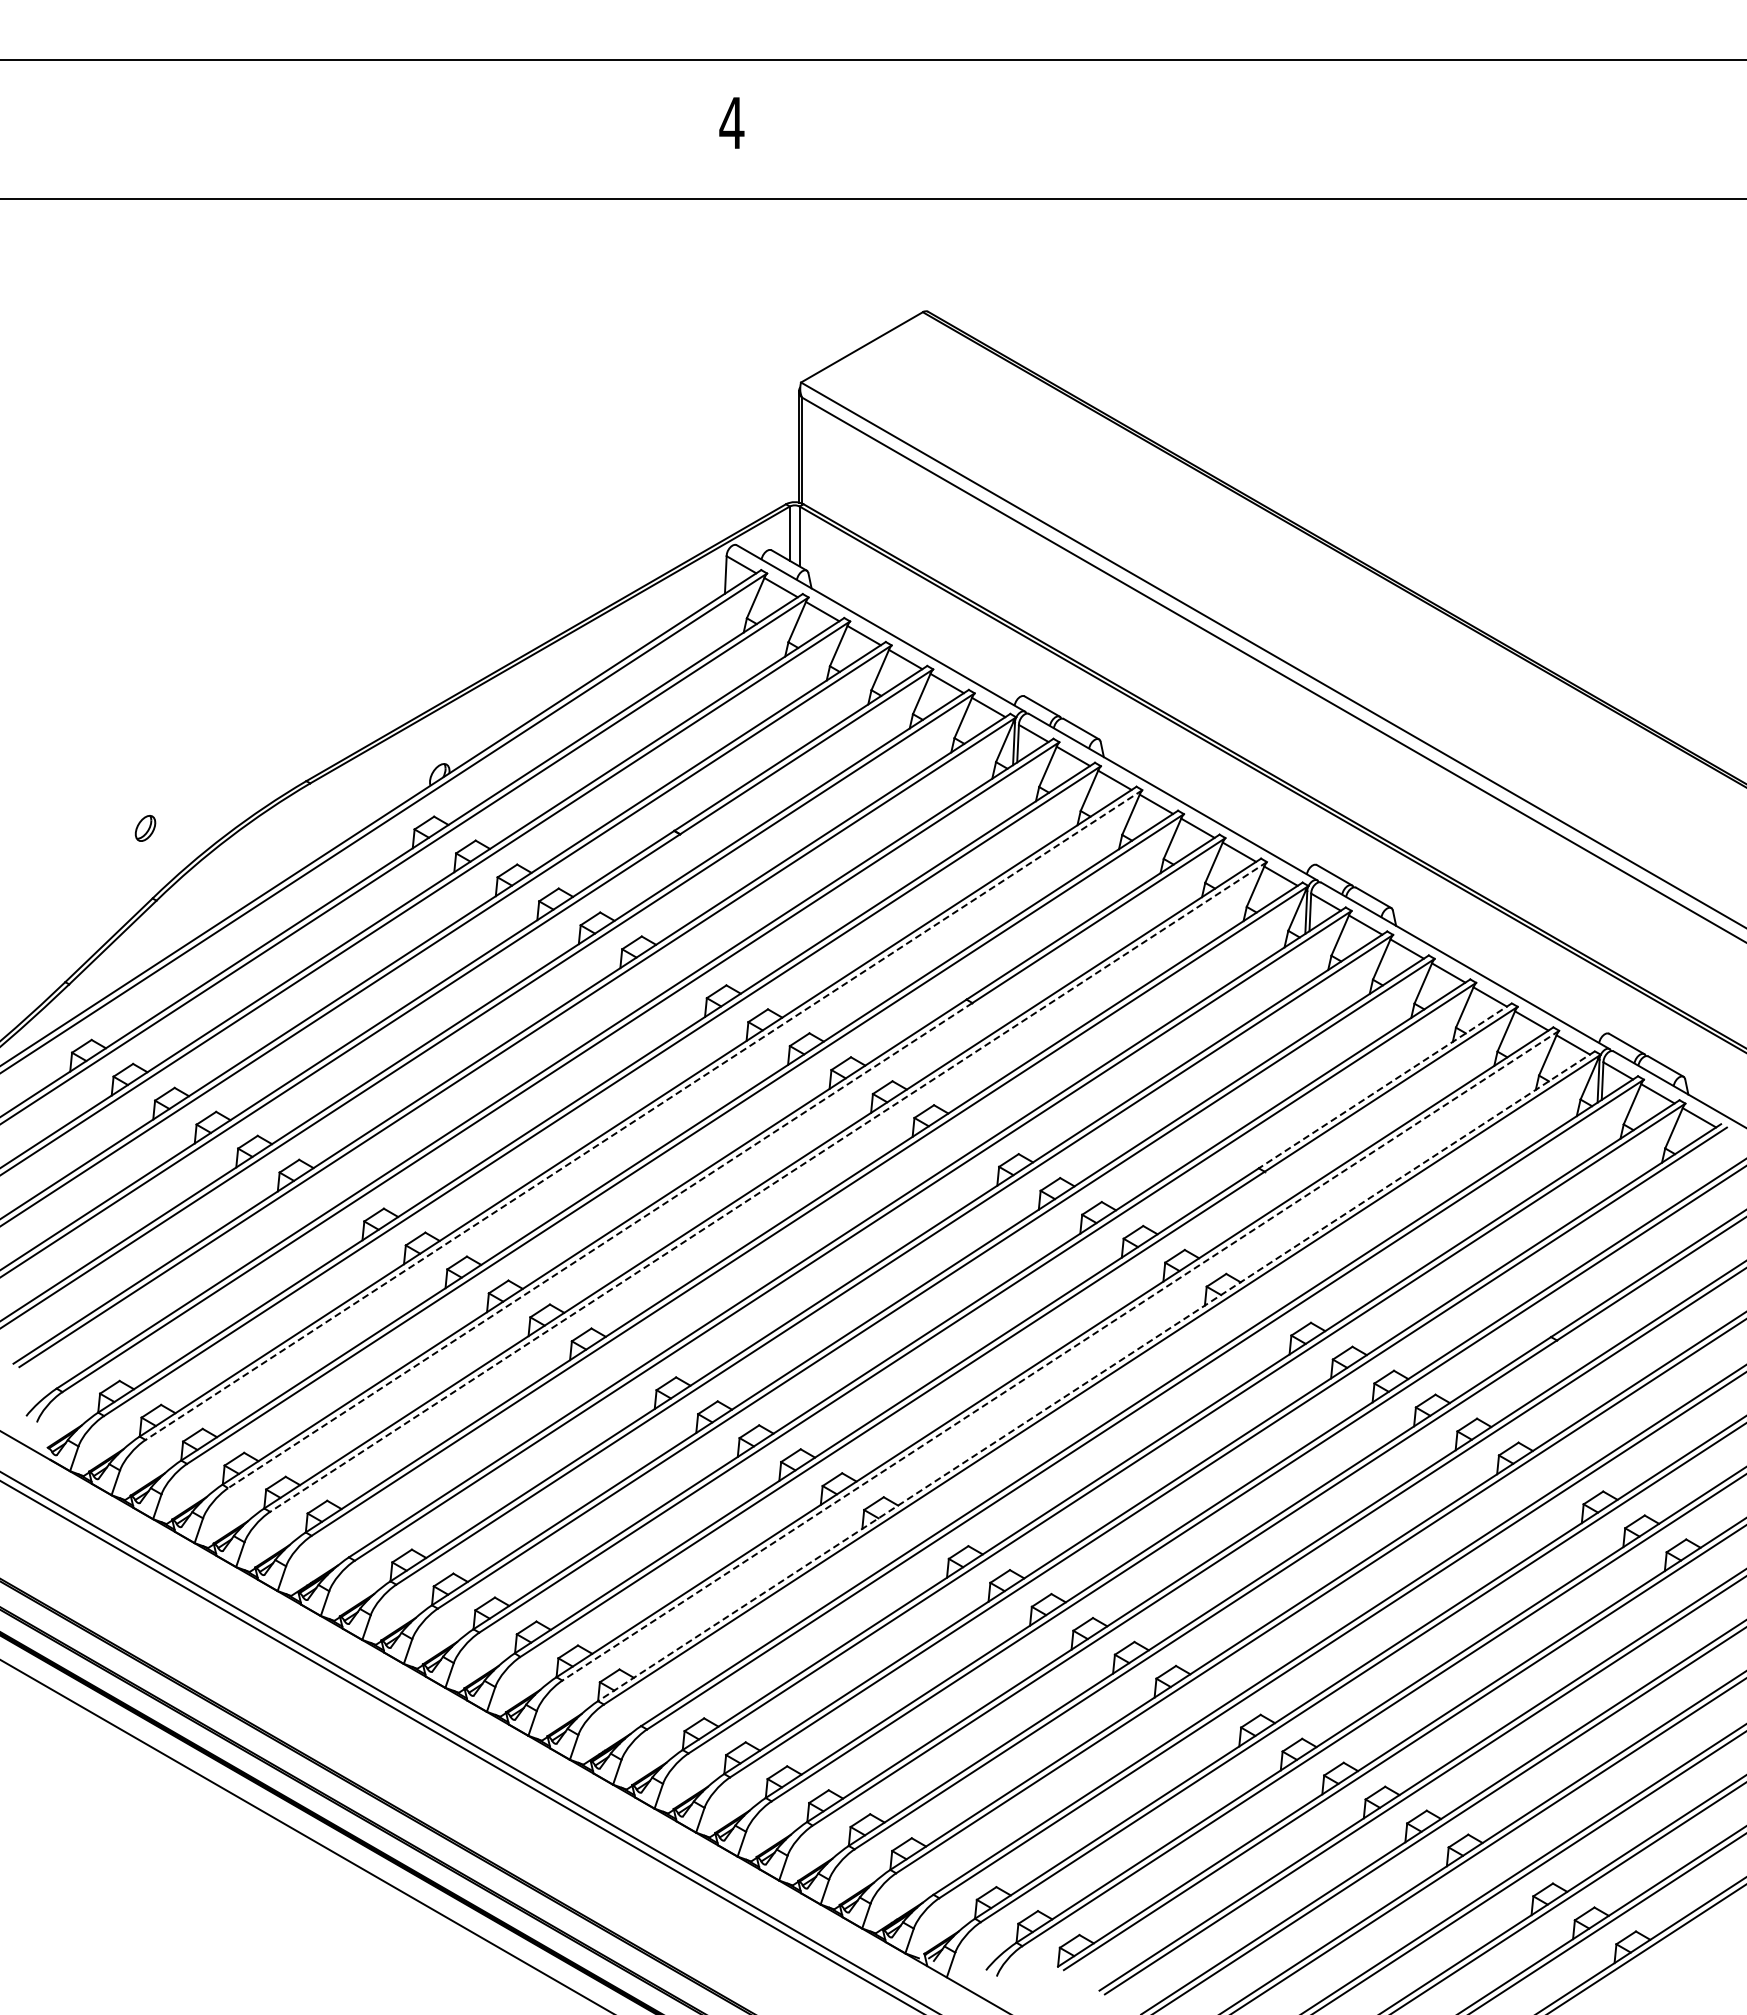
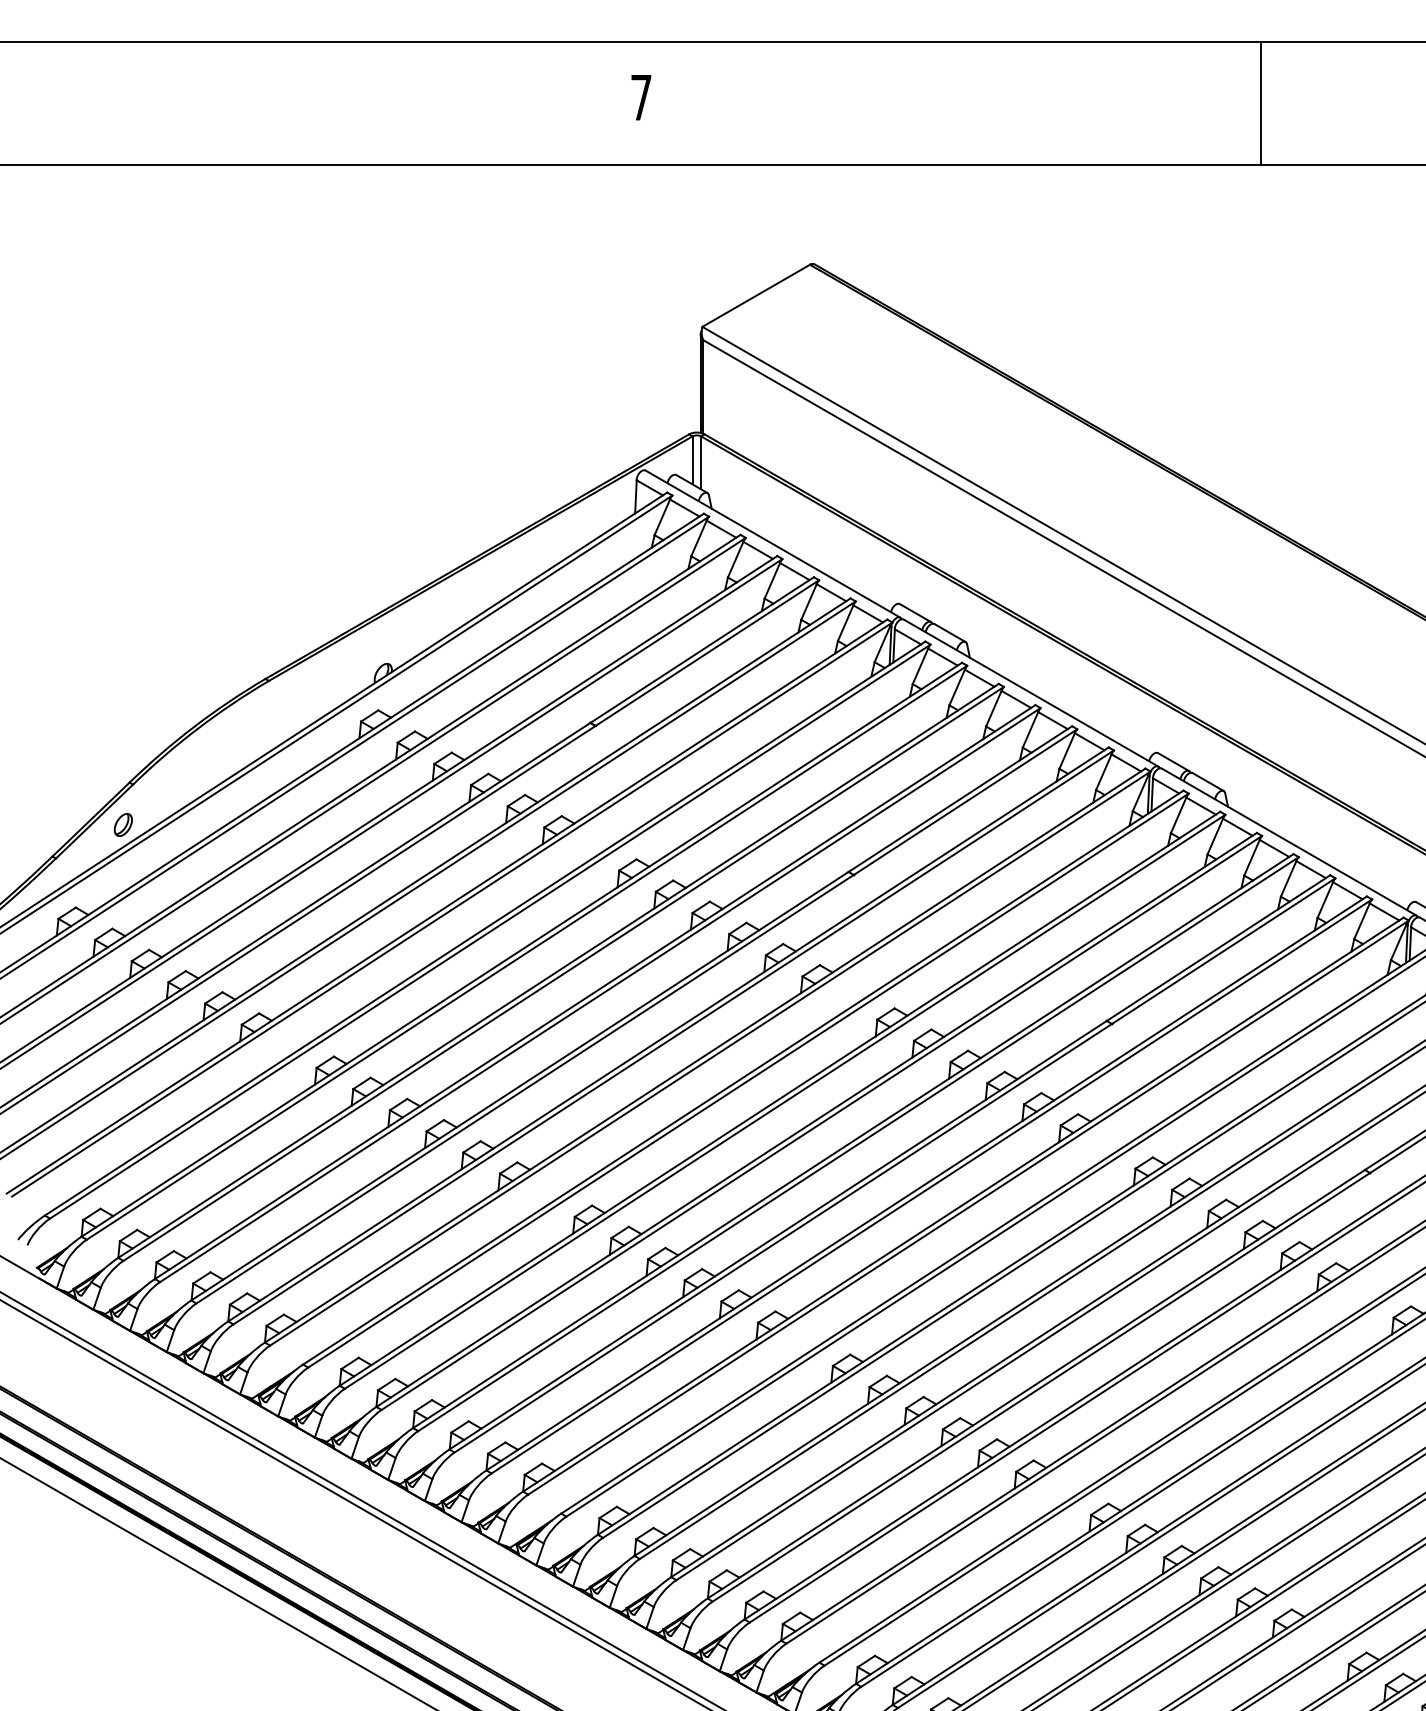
text: (731, 122) -> (640, 97), 4 -> 7
line: (1433, 129) -> (1261, 103), added
part: (145, 828) -> (123, 825), moved
line: (1384, 1086) -> (1217, 948), dashed -> solid
line: (644, 1115) -> (564, 974), dashed -> solid
line: (768, 1186) -> (673, 1037), dashed -> solid
line: (599, 1245) -> (524, 1089), dashed -> solid
line: (1060, 1355) -> (931, 1186), dashed -> solid
line: (1096, 1376) -> (963, 1204), dashed -> solid

